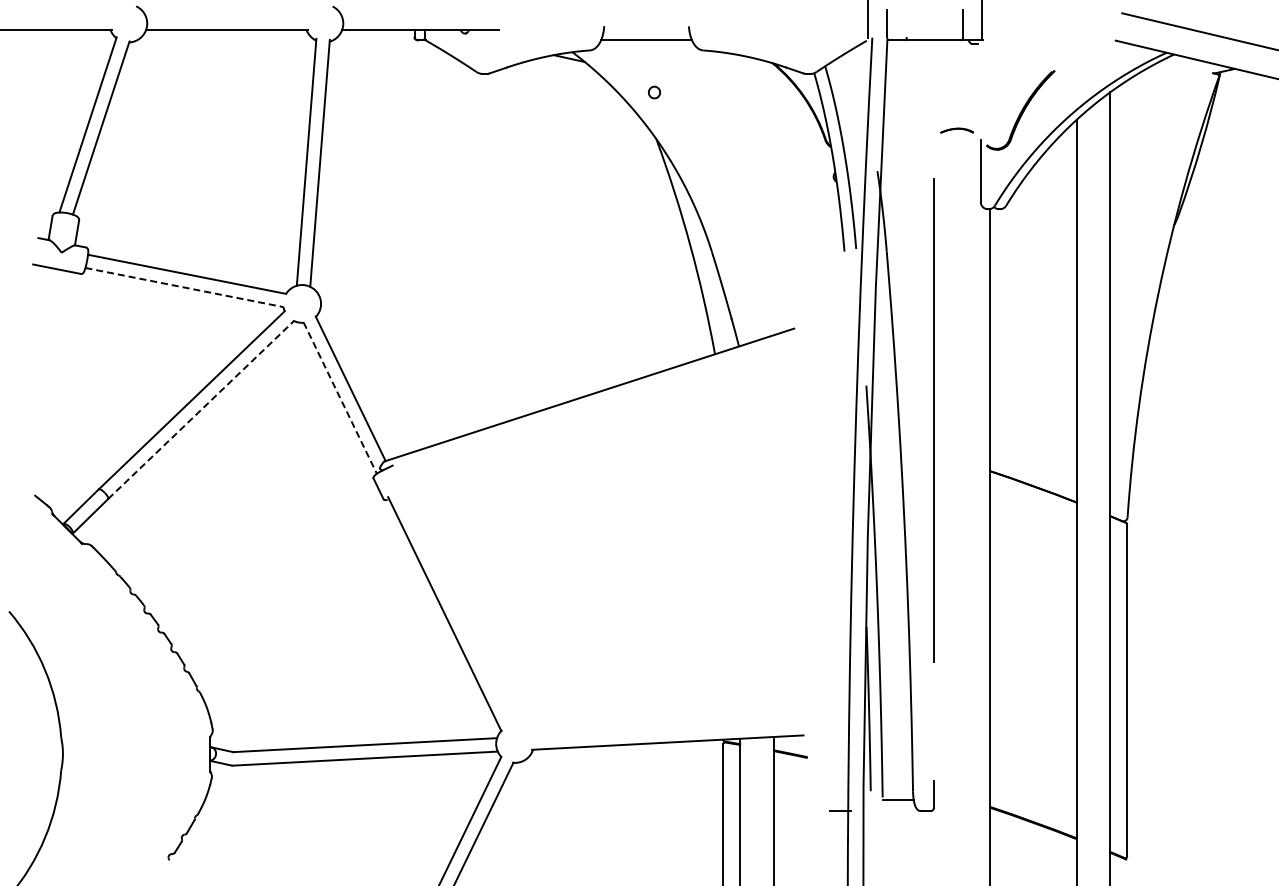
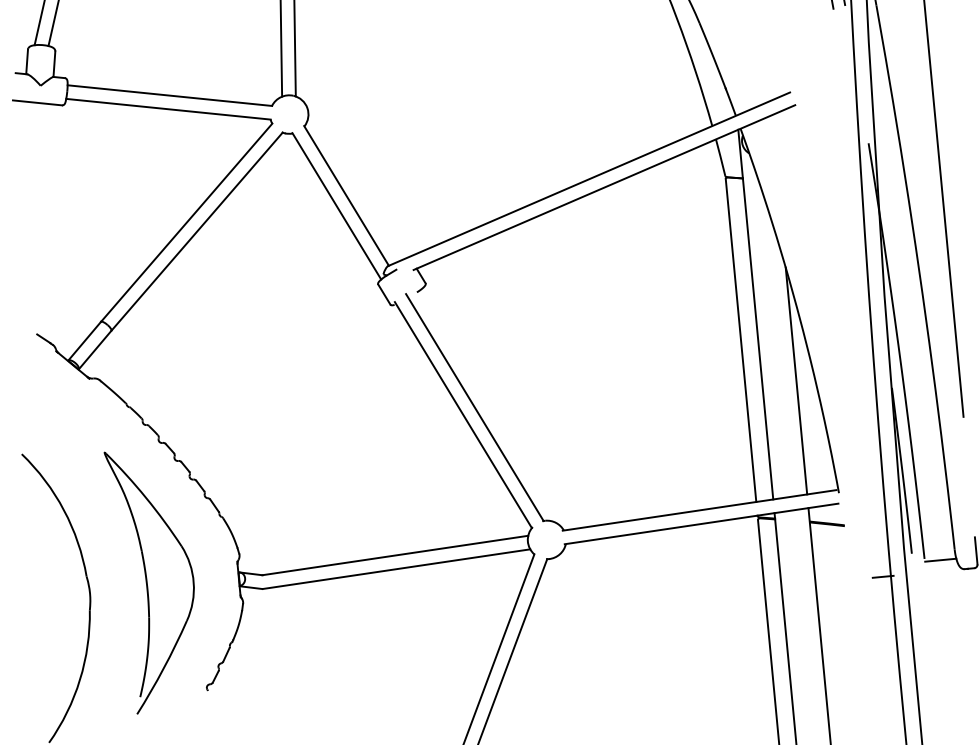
line: (184, 287) -> (168, 109), dashed -> solid
line: (340, 398) -> (337, 206), dashed -> solid
line: (201, 409) -> (197, 231), dashed -> solid
part: (722, 538) -> (737, 311), added
part: (120, 746) -> (147, 580), added

